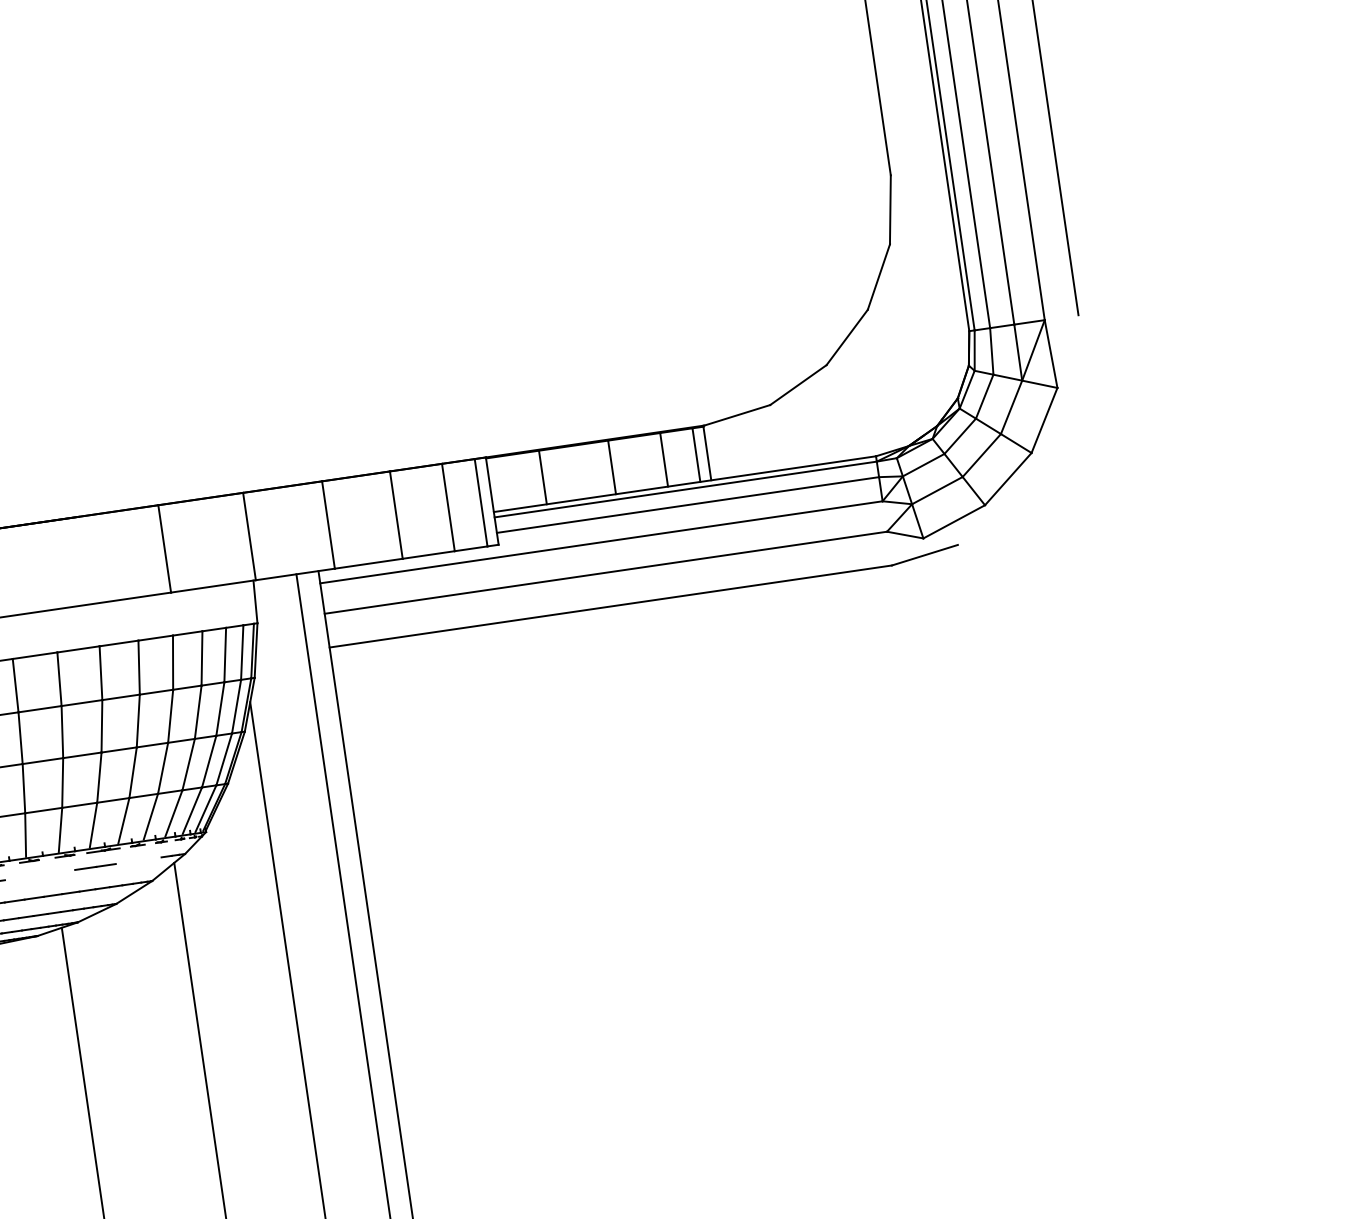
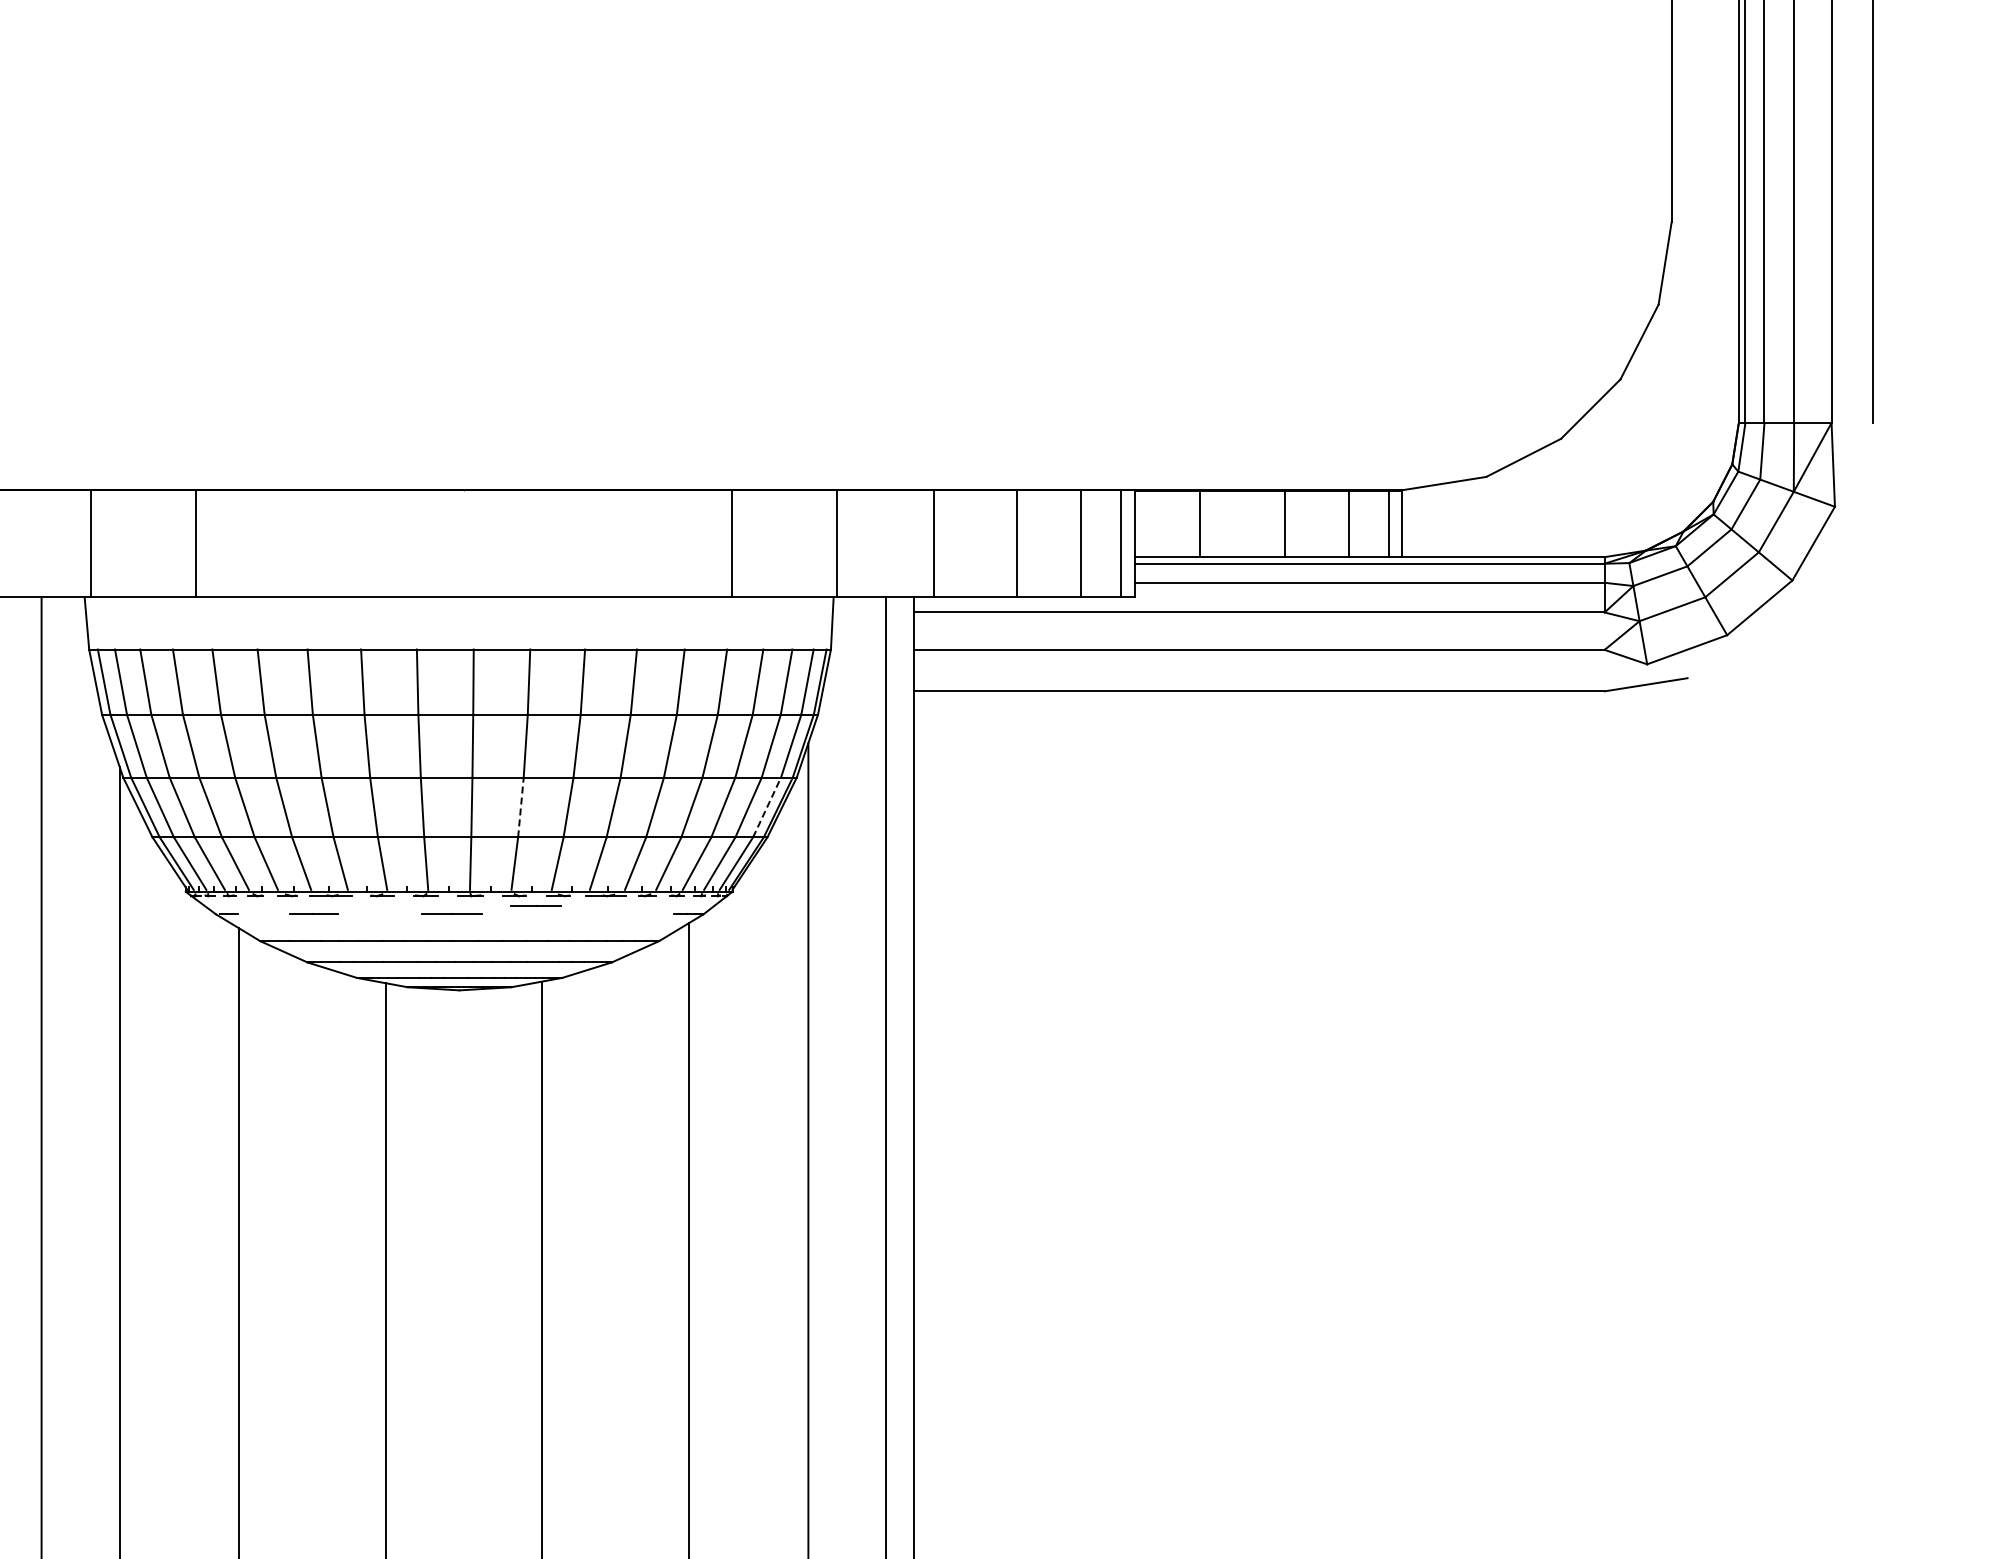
line: (224, 759) -> (767, 807), solid -> dashed
line: (23, 788) -> (520, 807), solid -> dashed
line: (94, 866) -> (535, 905), moved

